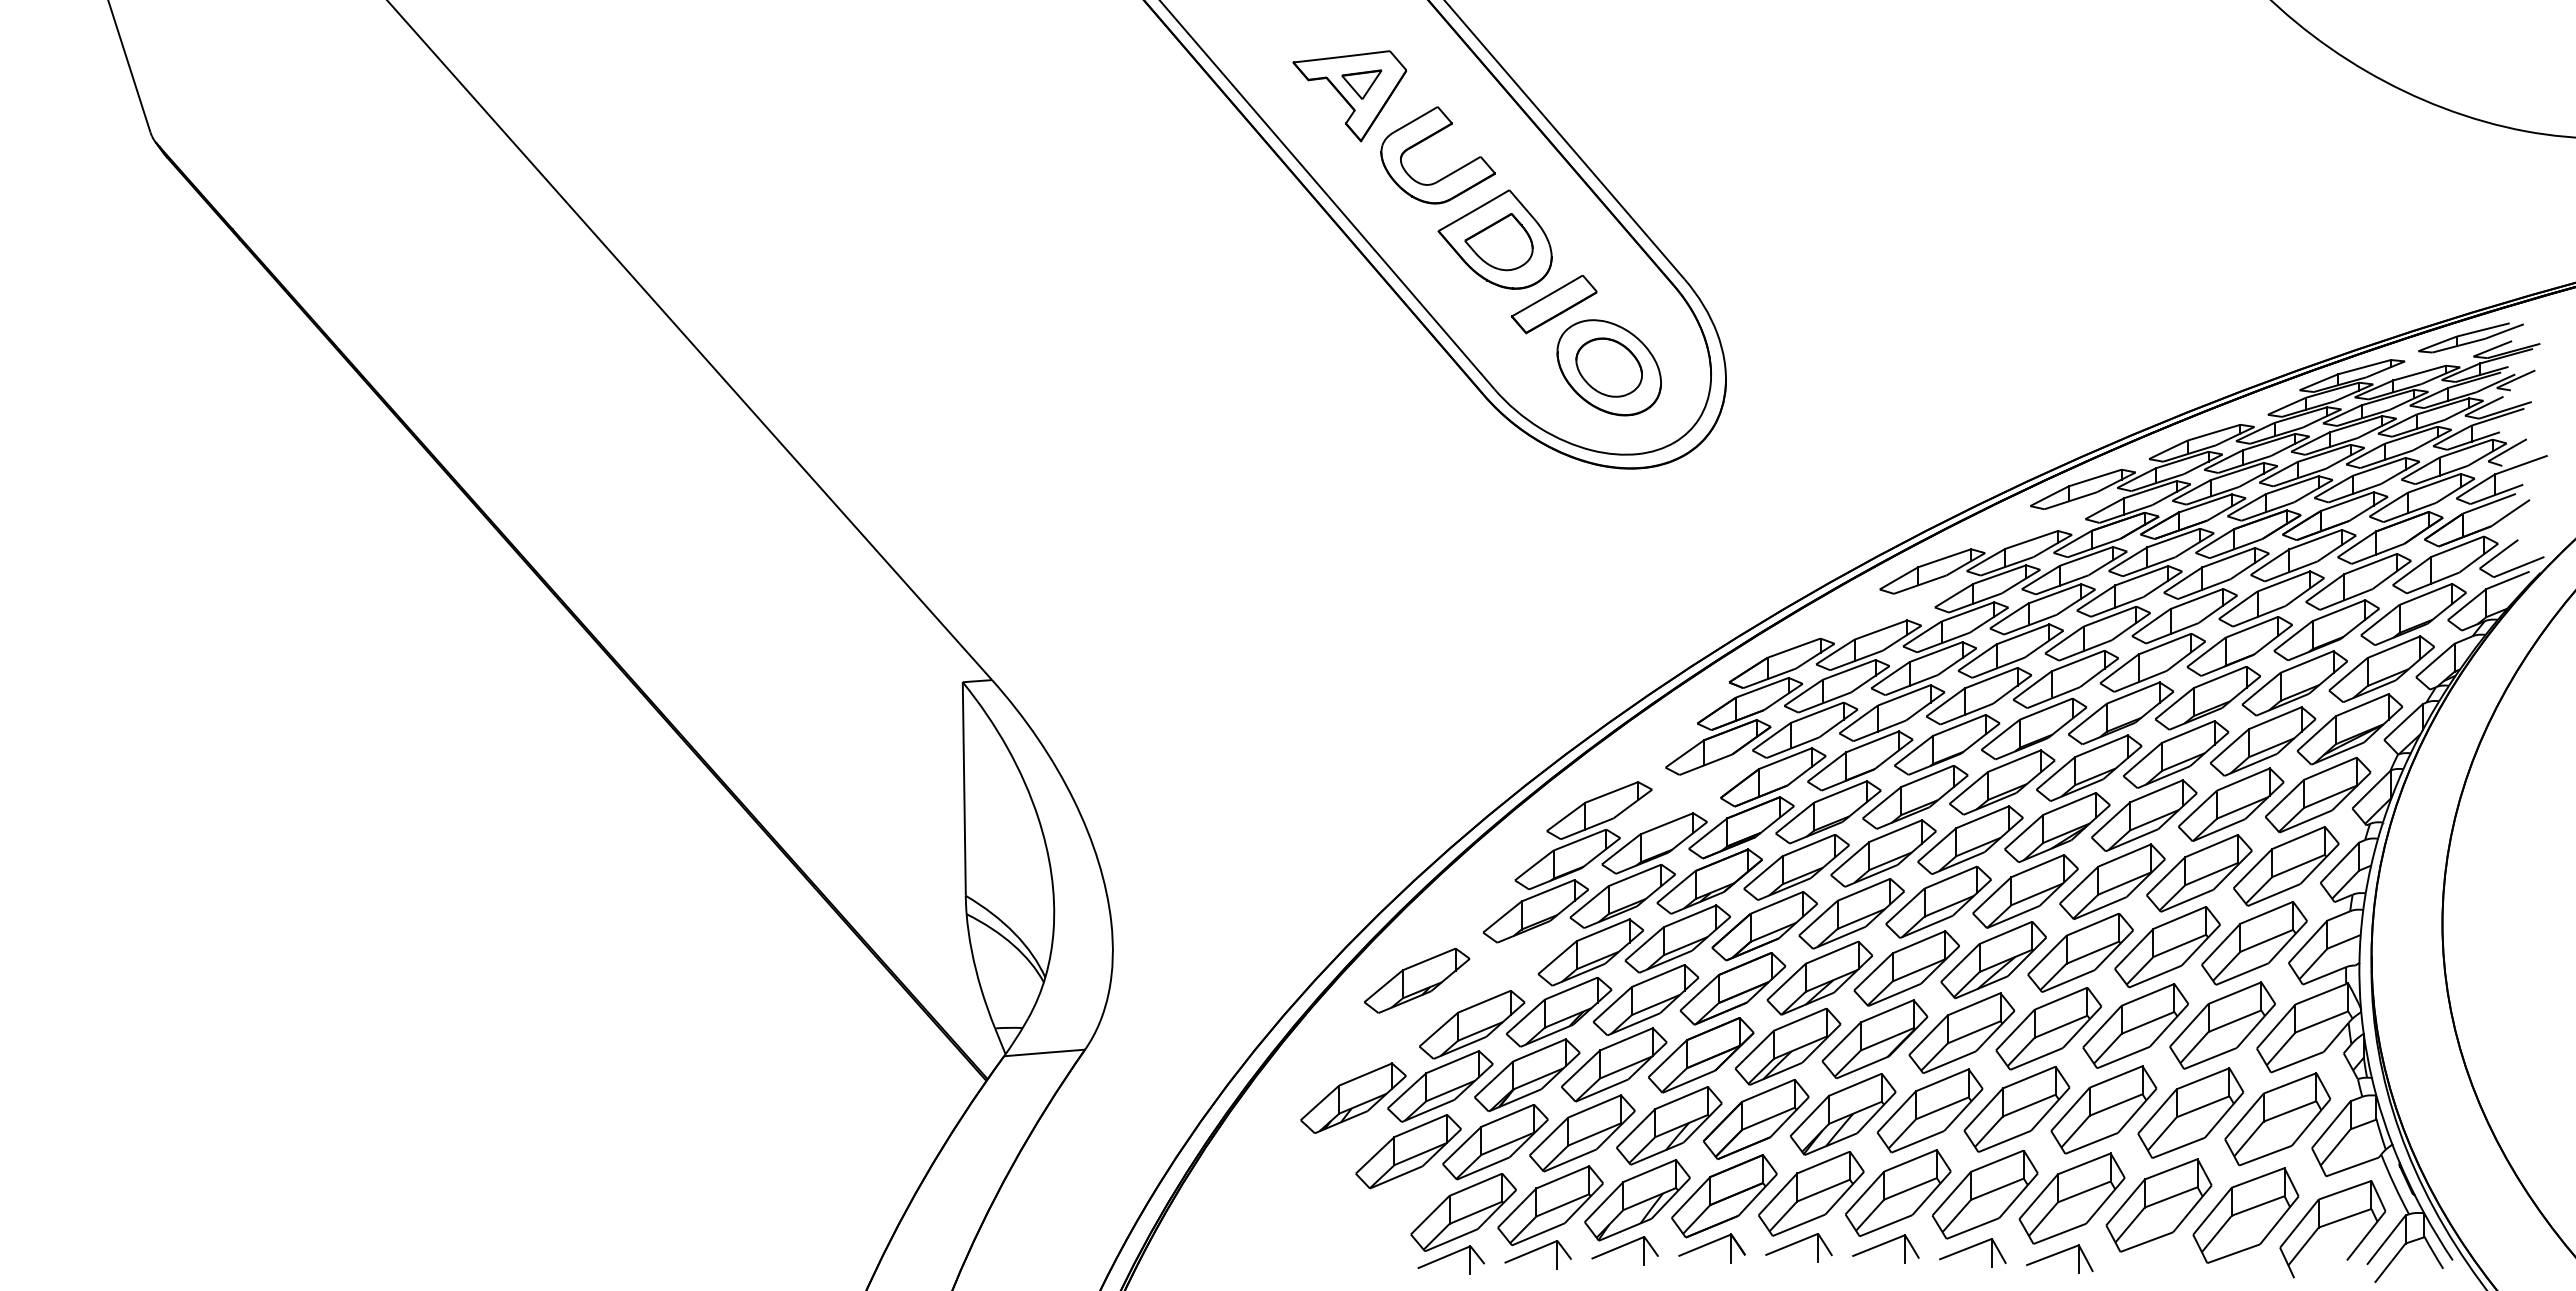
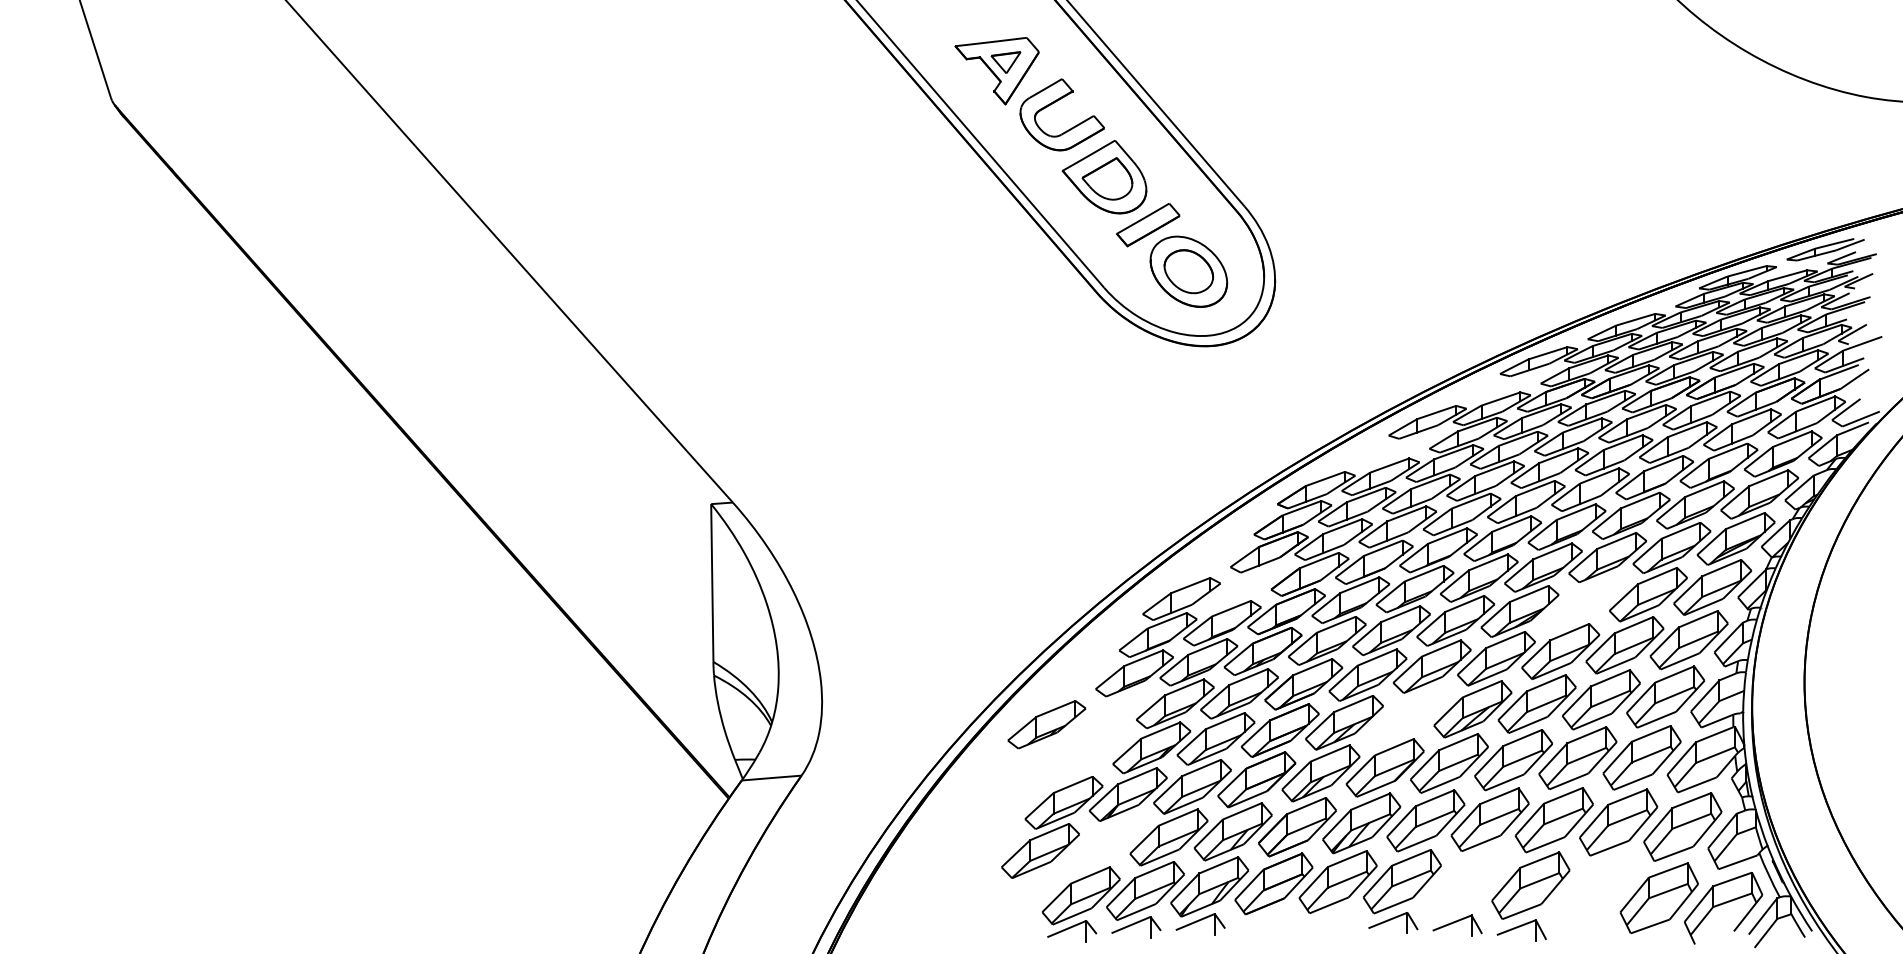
part: (2144, 815) -> (1584, 602), removed
part: (1906, 968) -> (1408, 715), removed
part: (1472, 1024) -> (1087, 757), removed
part: (1353, 1097) -> (999, 810), removed
part: (1495, 1142) -> (1104, 844), removed
part: (1984, 1194) -> (1466, 882), removed
part: (2158, 1205) -> (1594, 890), removed
part: (1798, 1247) -> (1328, 921), removed
part: (1711, 1248) -> (1264, 922), removed

